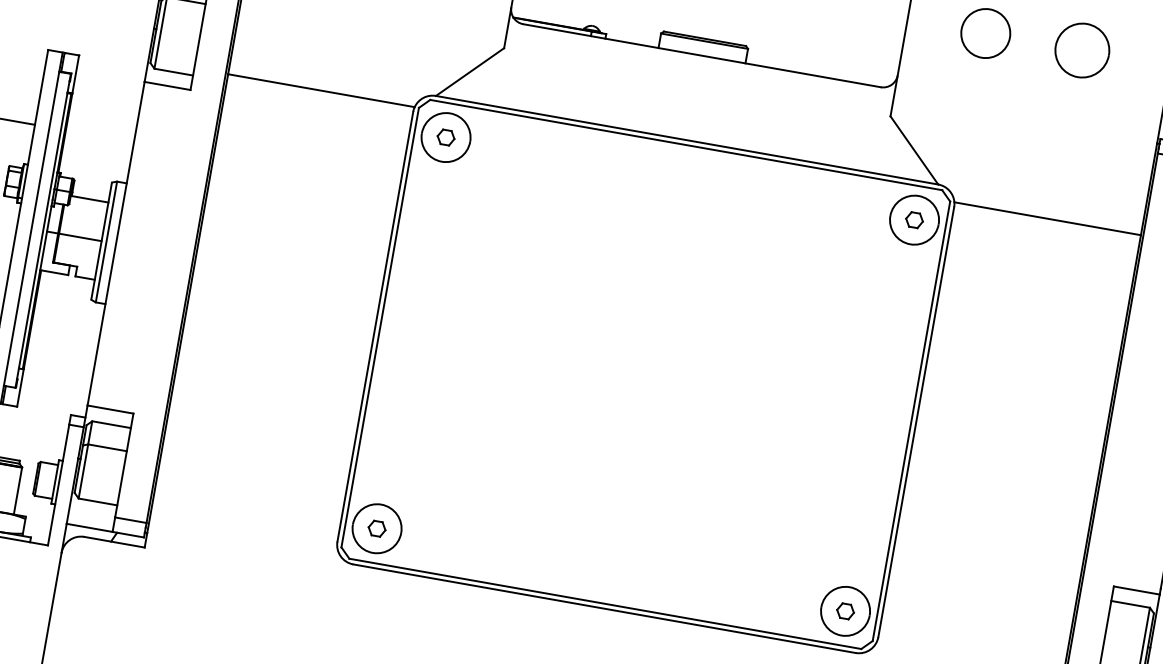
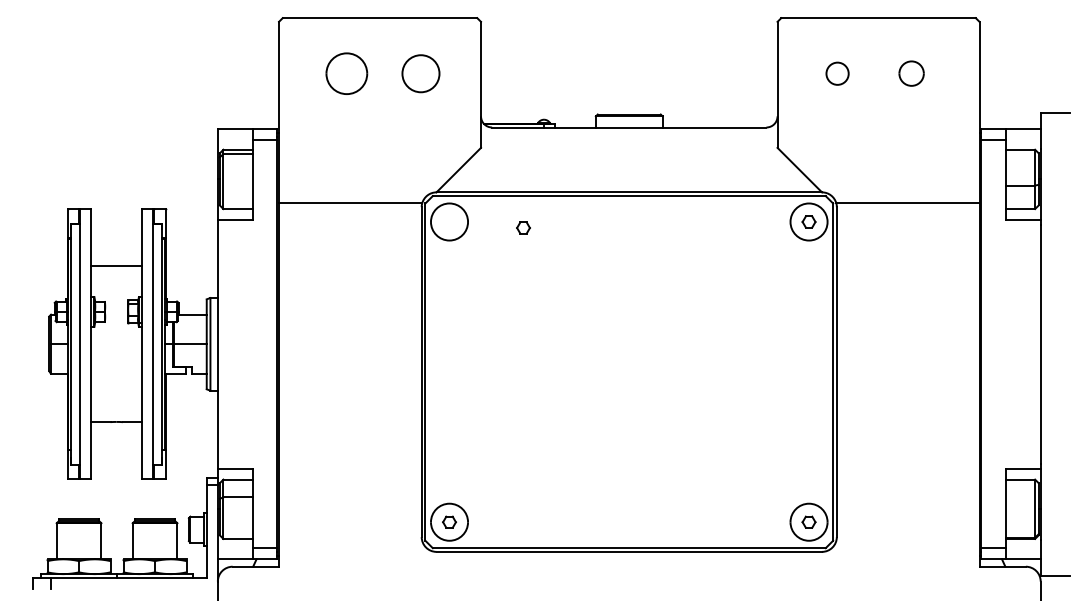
circle: (985, 33) -> (837, 73), size x0.6
part: (1082, 50) -> (911, 73), size x0.6
part: (446, 136) -> (523, 227), moved

